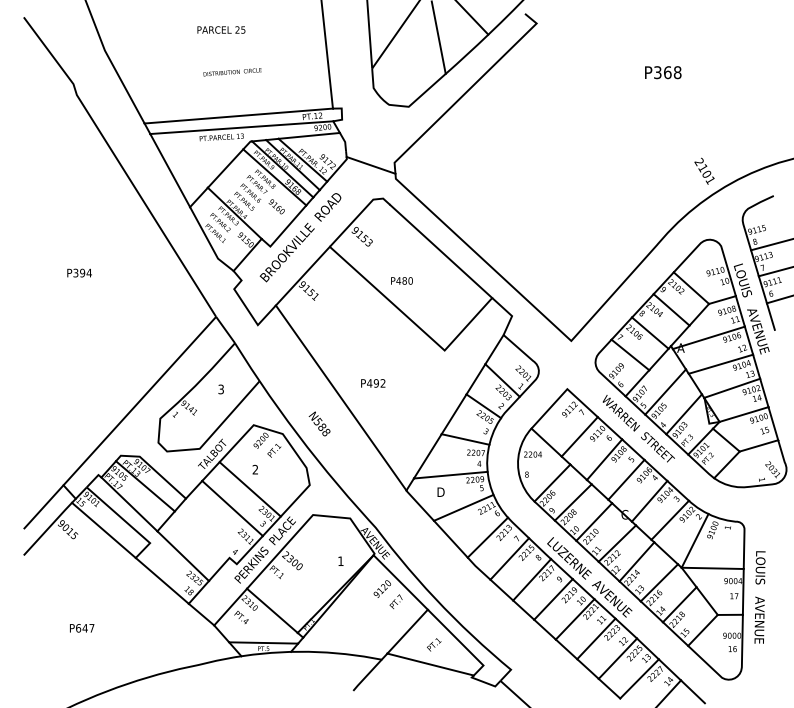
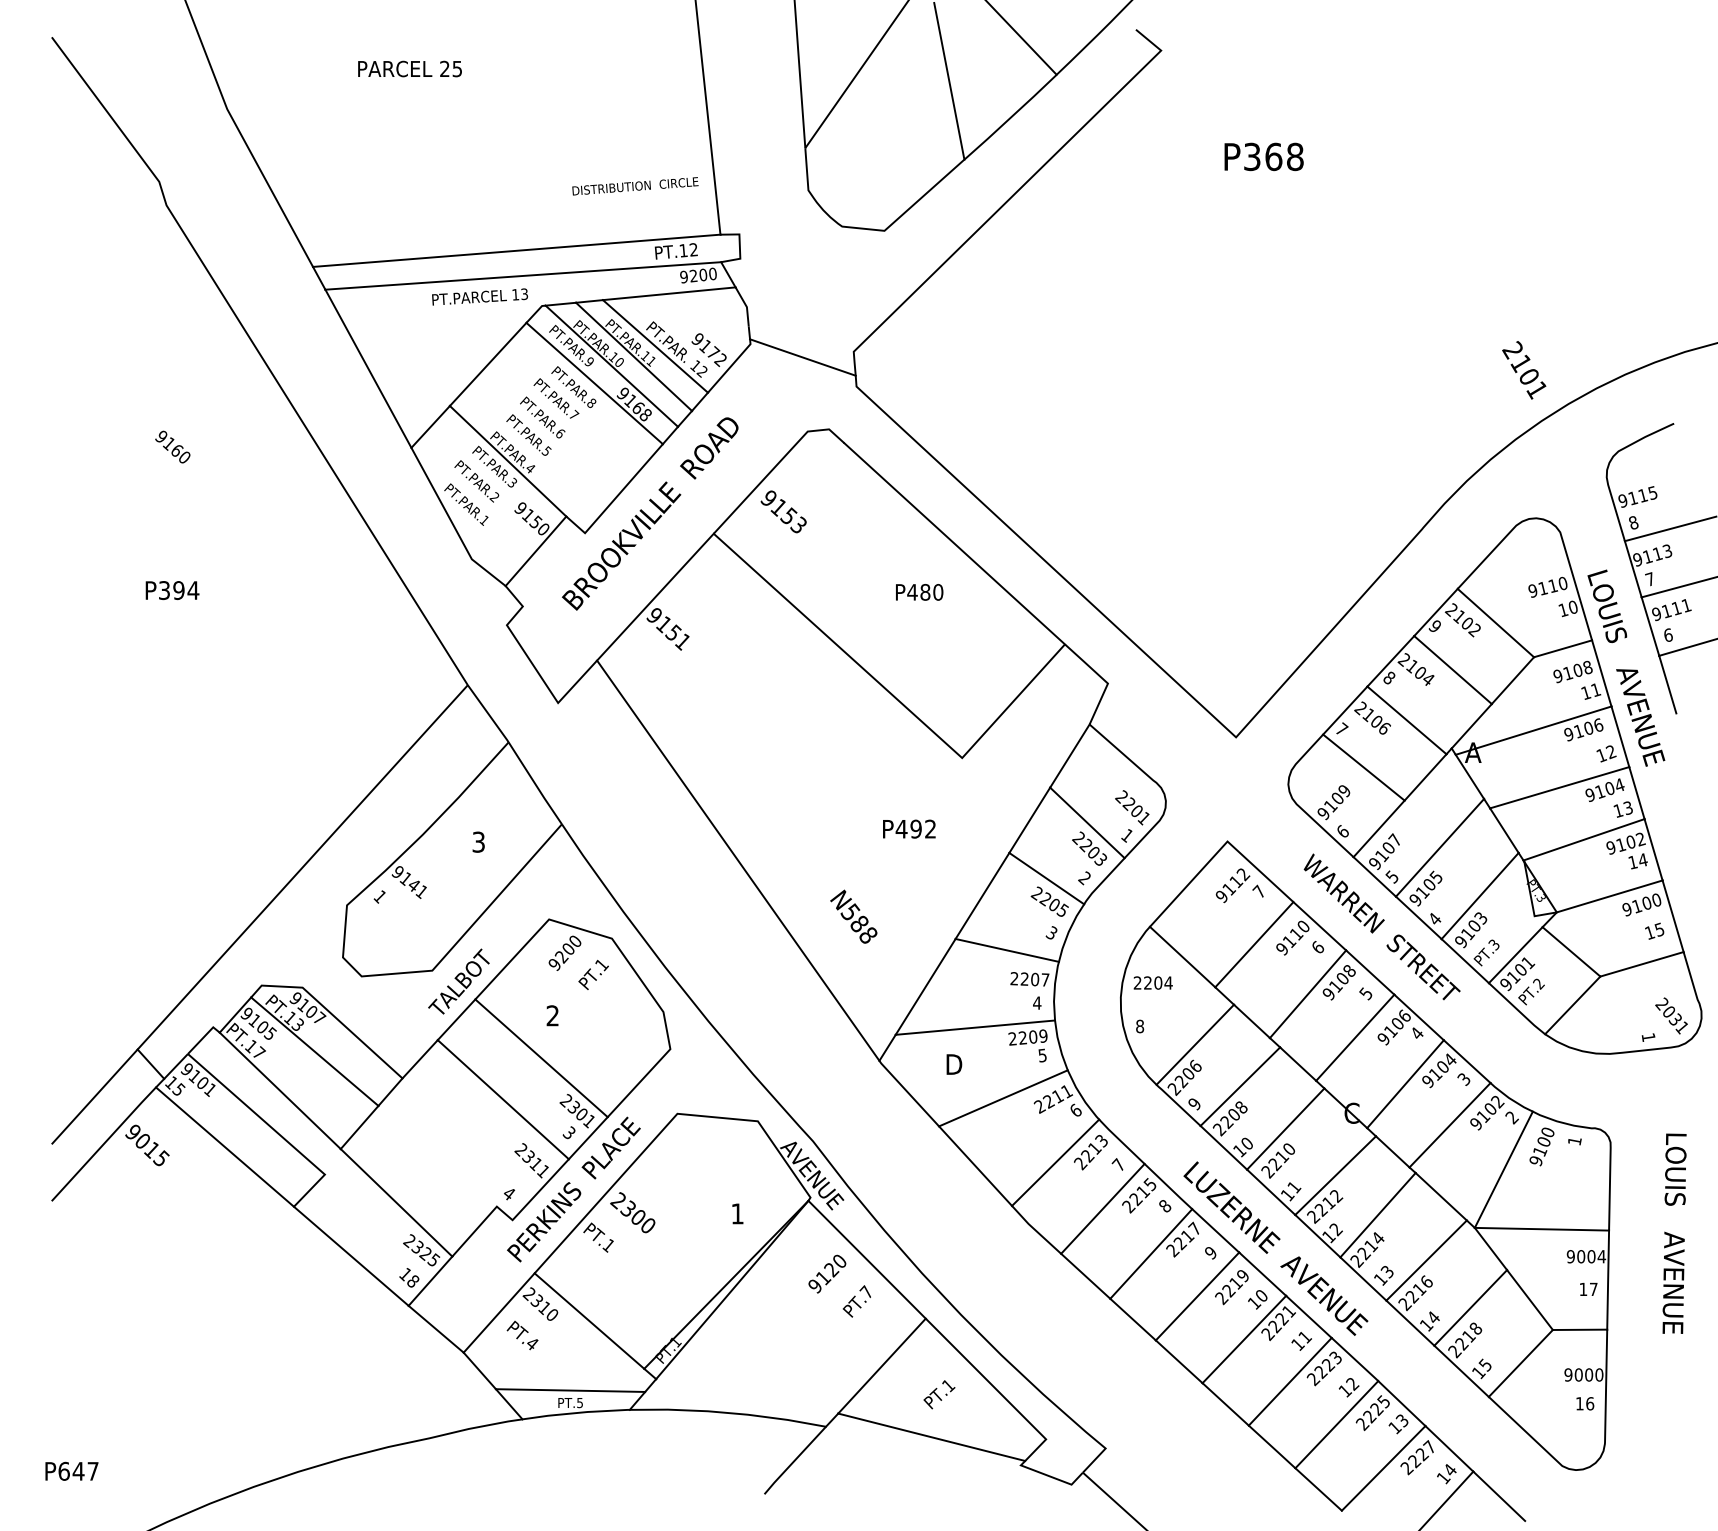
text: (221, 29) -> (410, 67), moved
text: (232, 72) -> (635, 186), moved
text: (663, 72) -> (1264, 156), moved
text: (276, 206) -> (172, 446), moved
text: (401, 280) -> (918, 591), moved
text: (373, 383) -> (909, 829), moved
text: (319, 423) -> (853, 915), moved
text: (759, 597) -> (1673, 1233), moved
text: (82, 628) -> (72, 1471), moved

